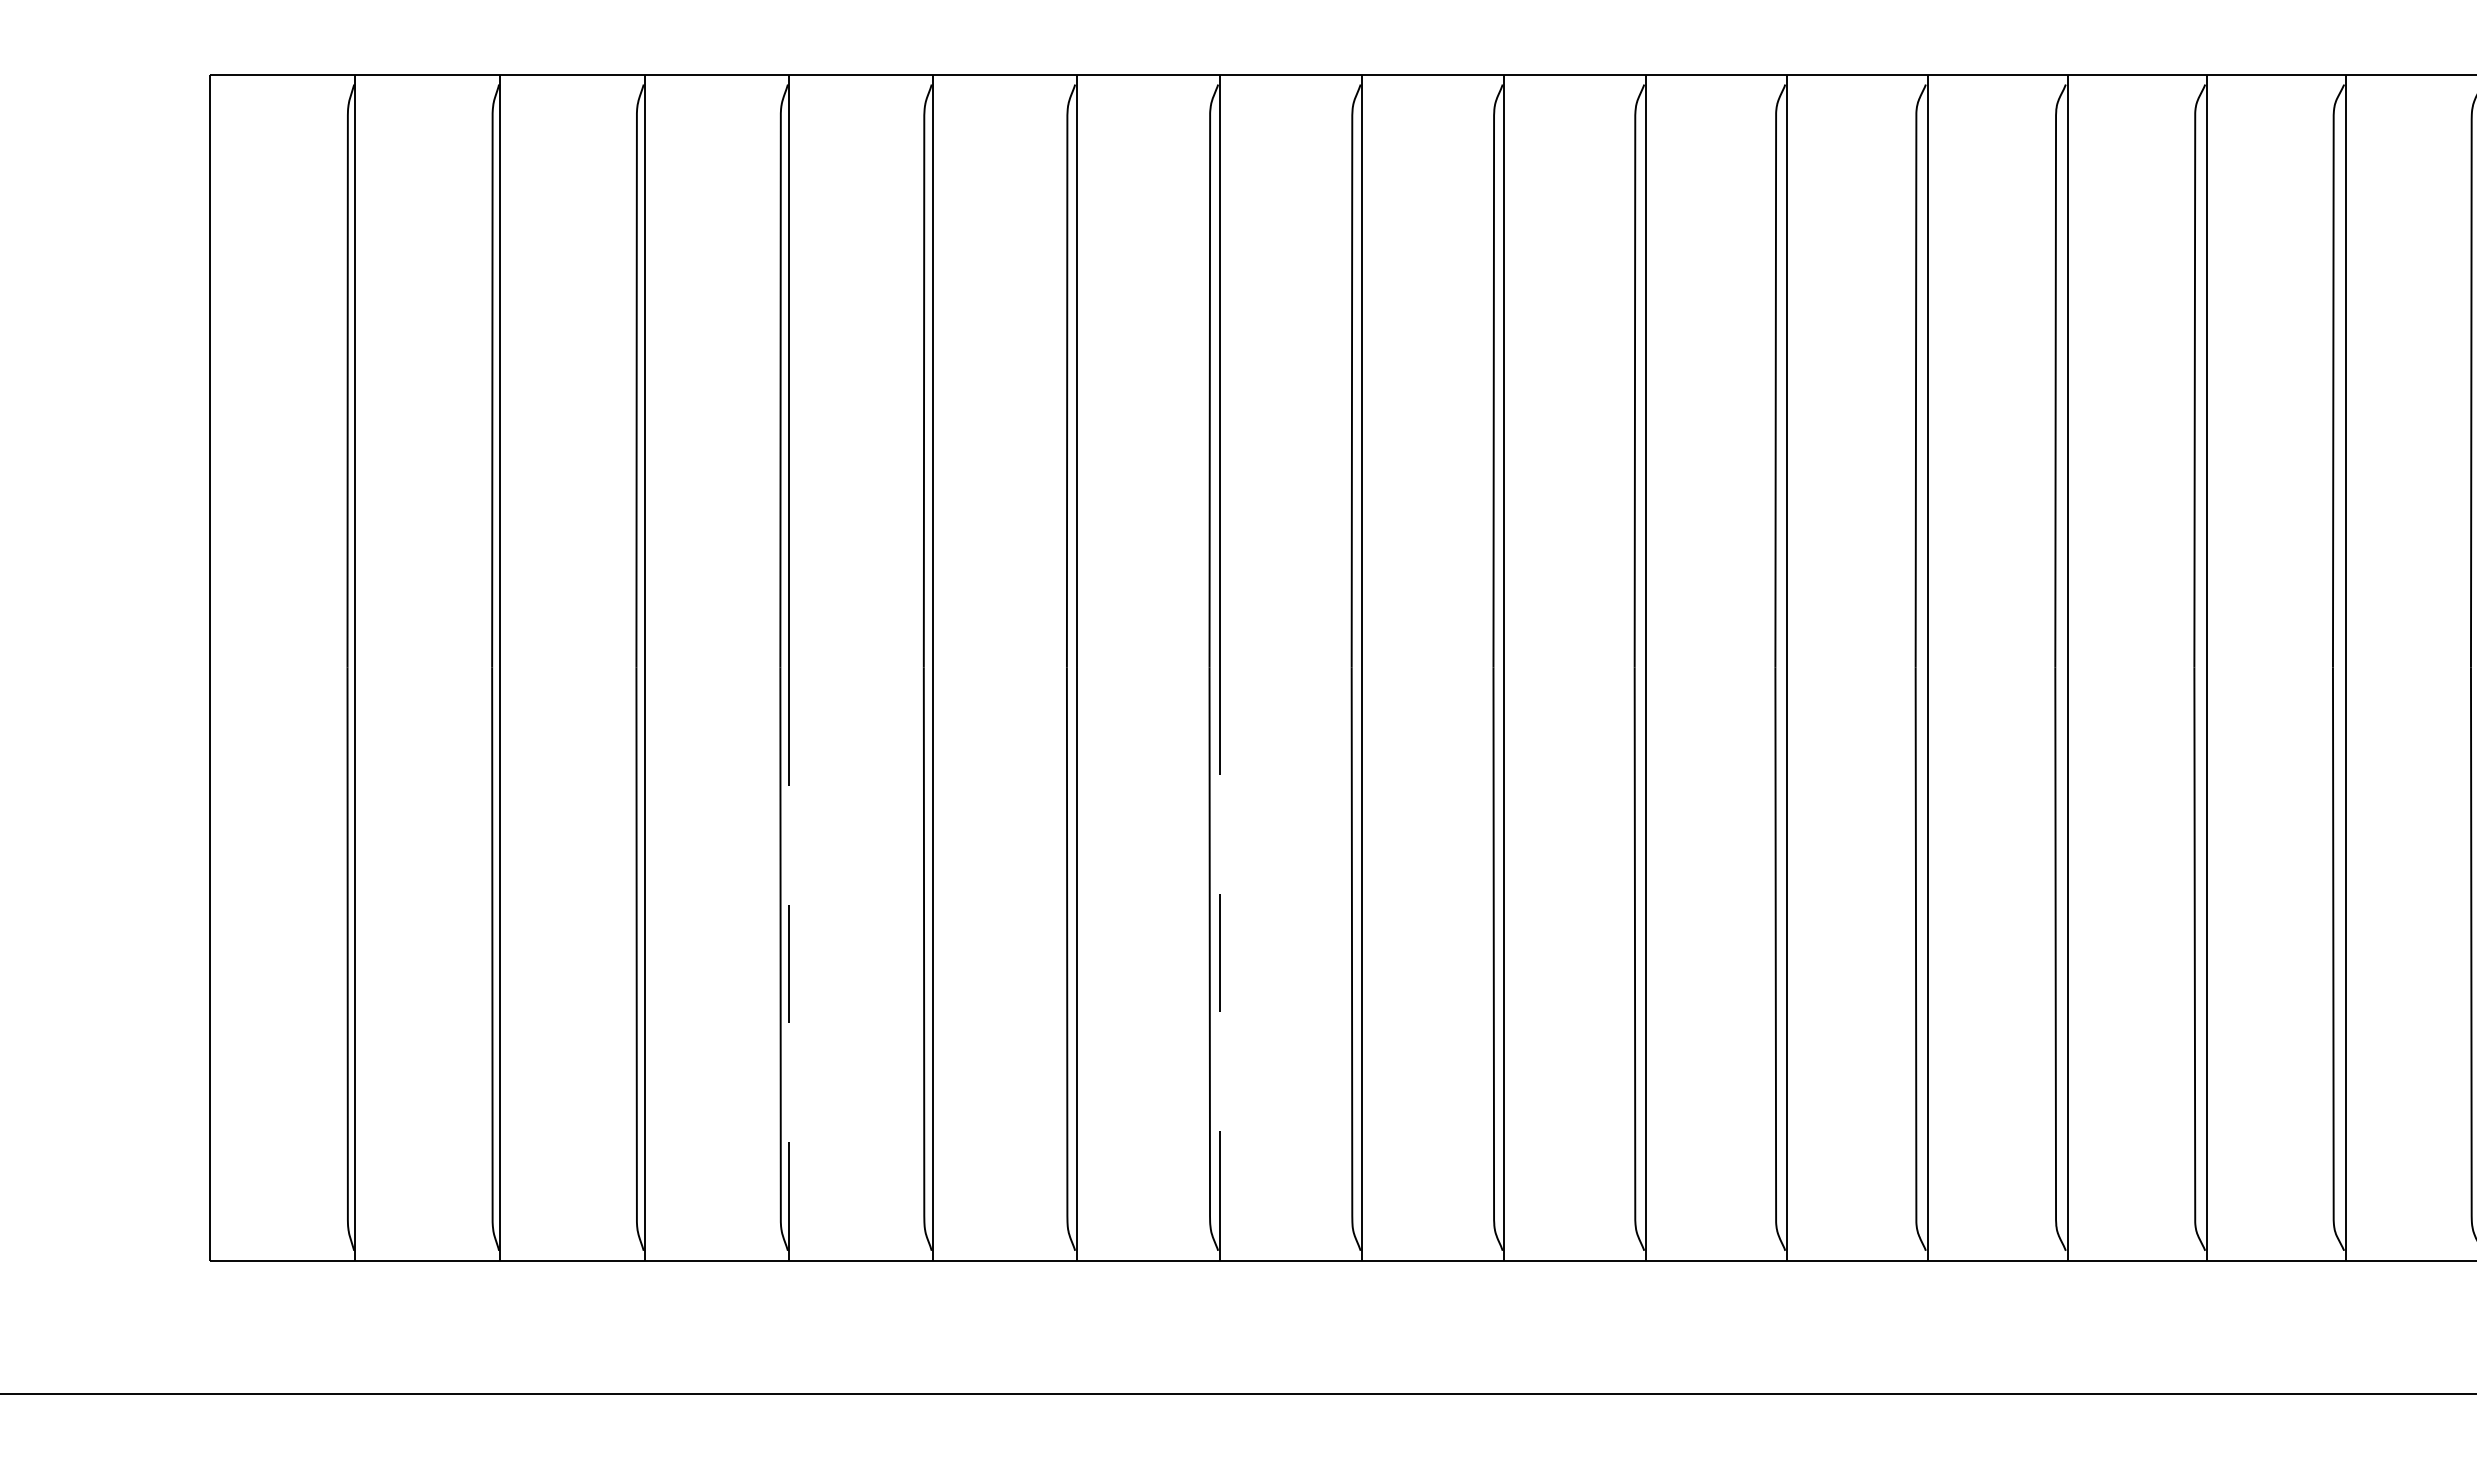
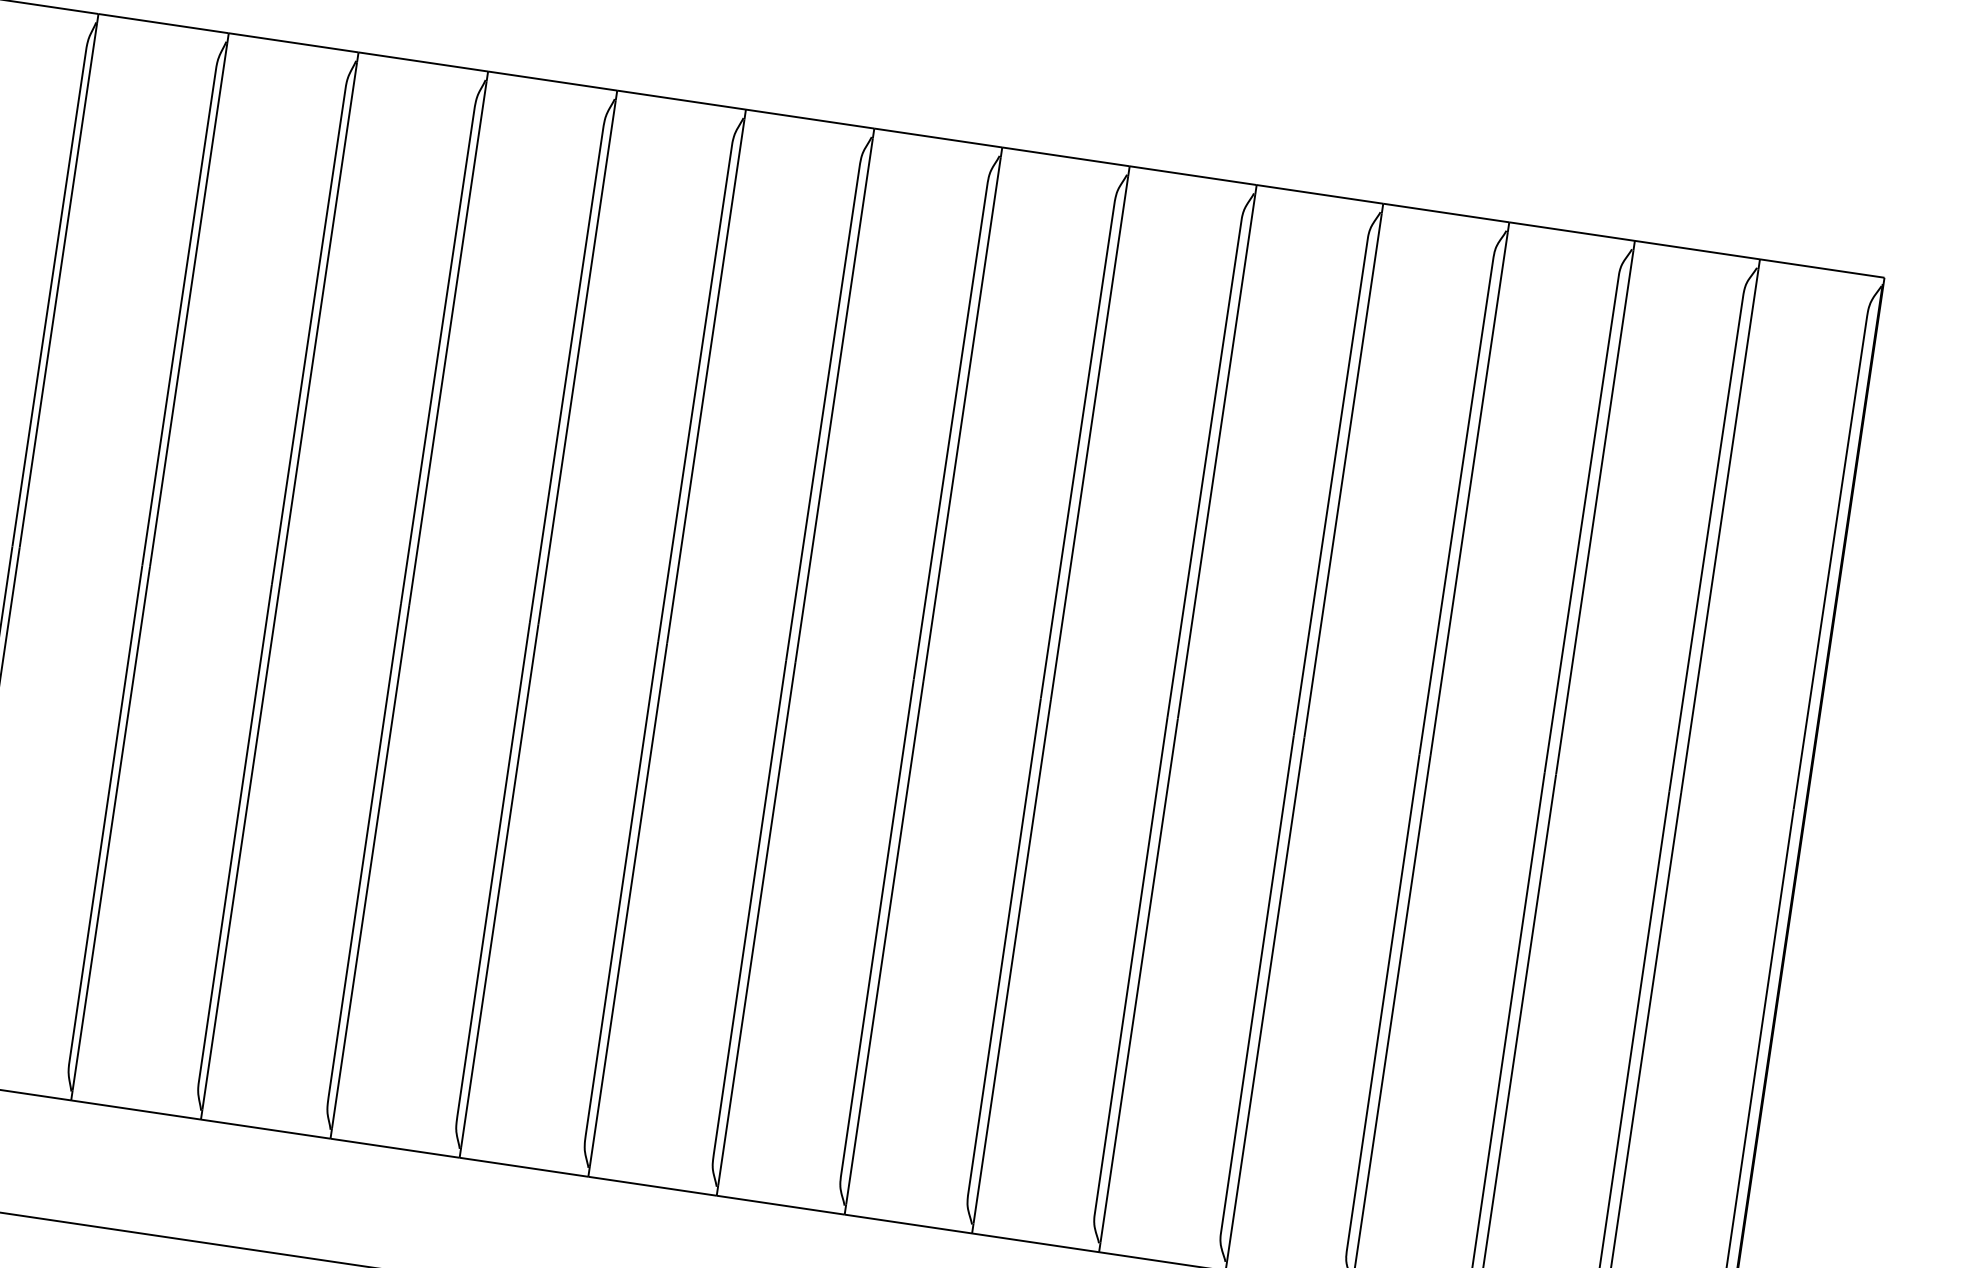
line: (789, 958) -> (241, 847), dashed -> solid
line: (1219, 958) -> (628, 904), dashed -> solid

